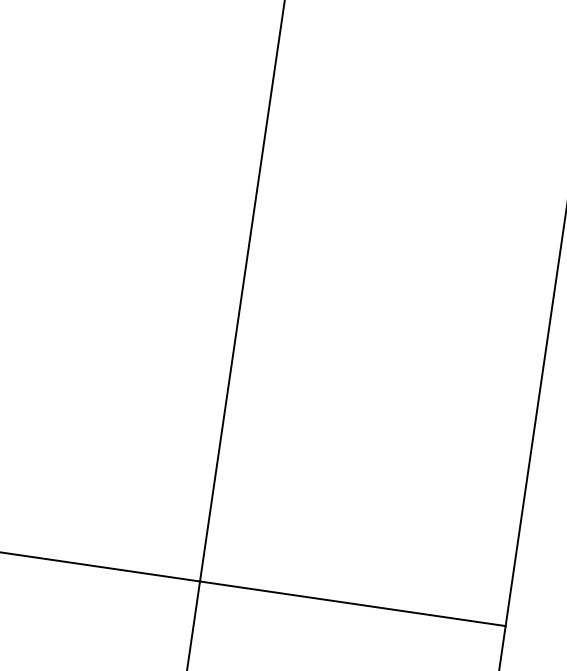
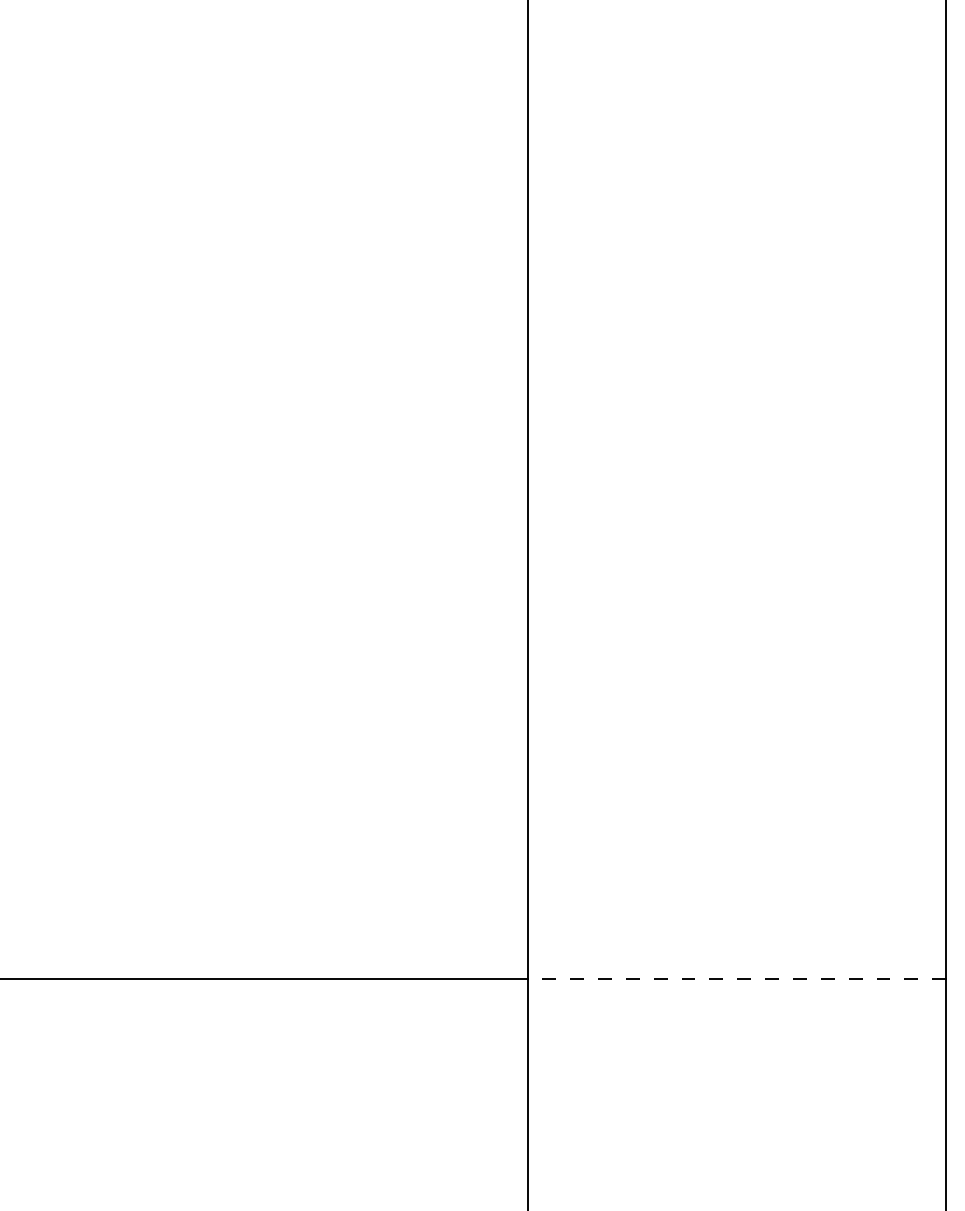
line: (353, 603) -> (737, 978), solid -> dashed

